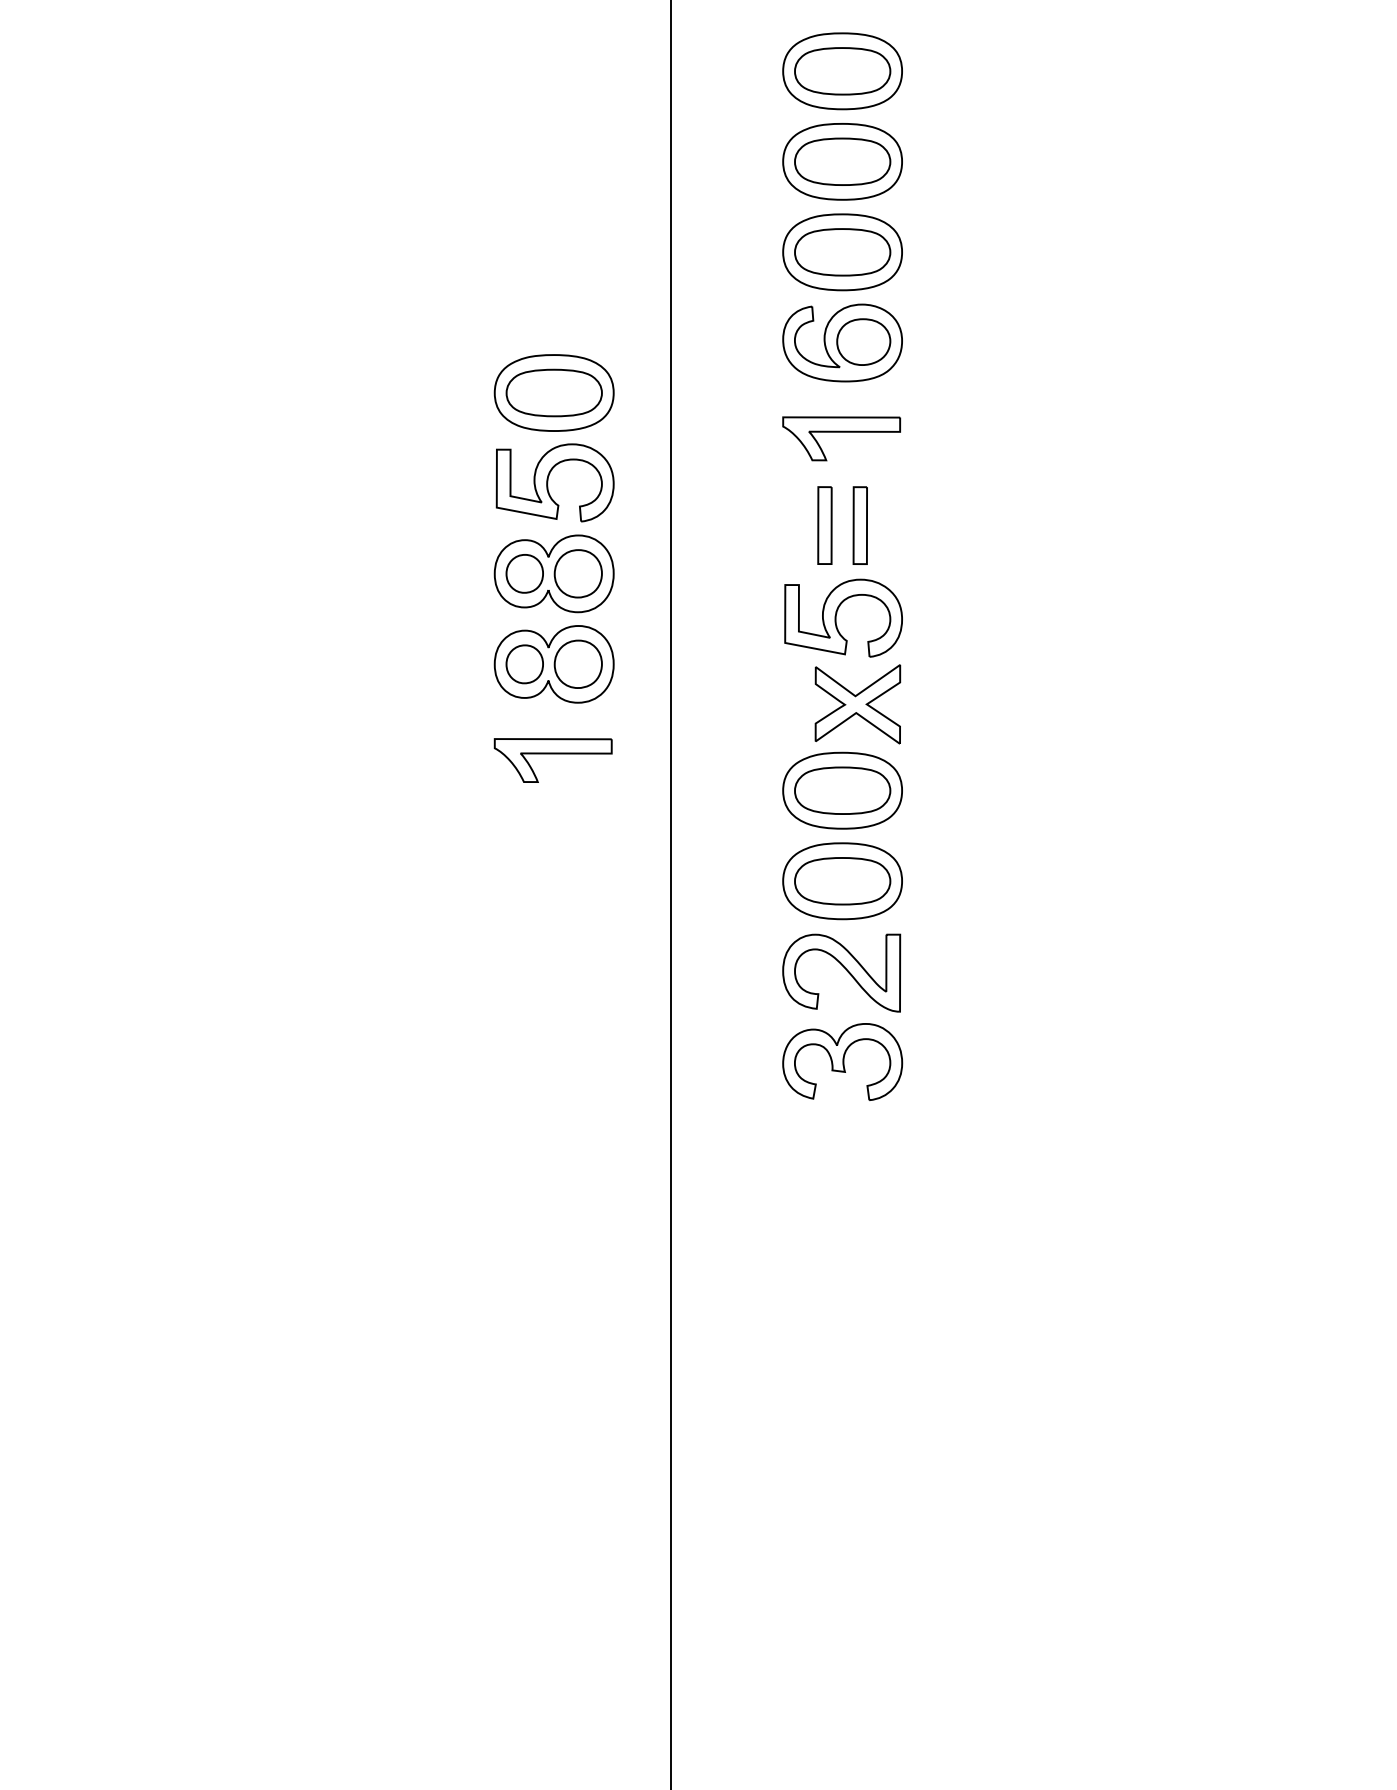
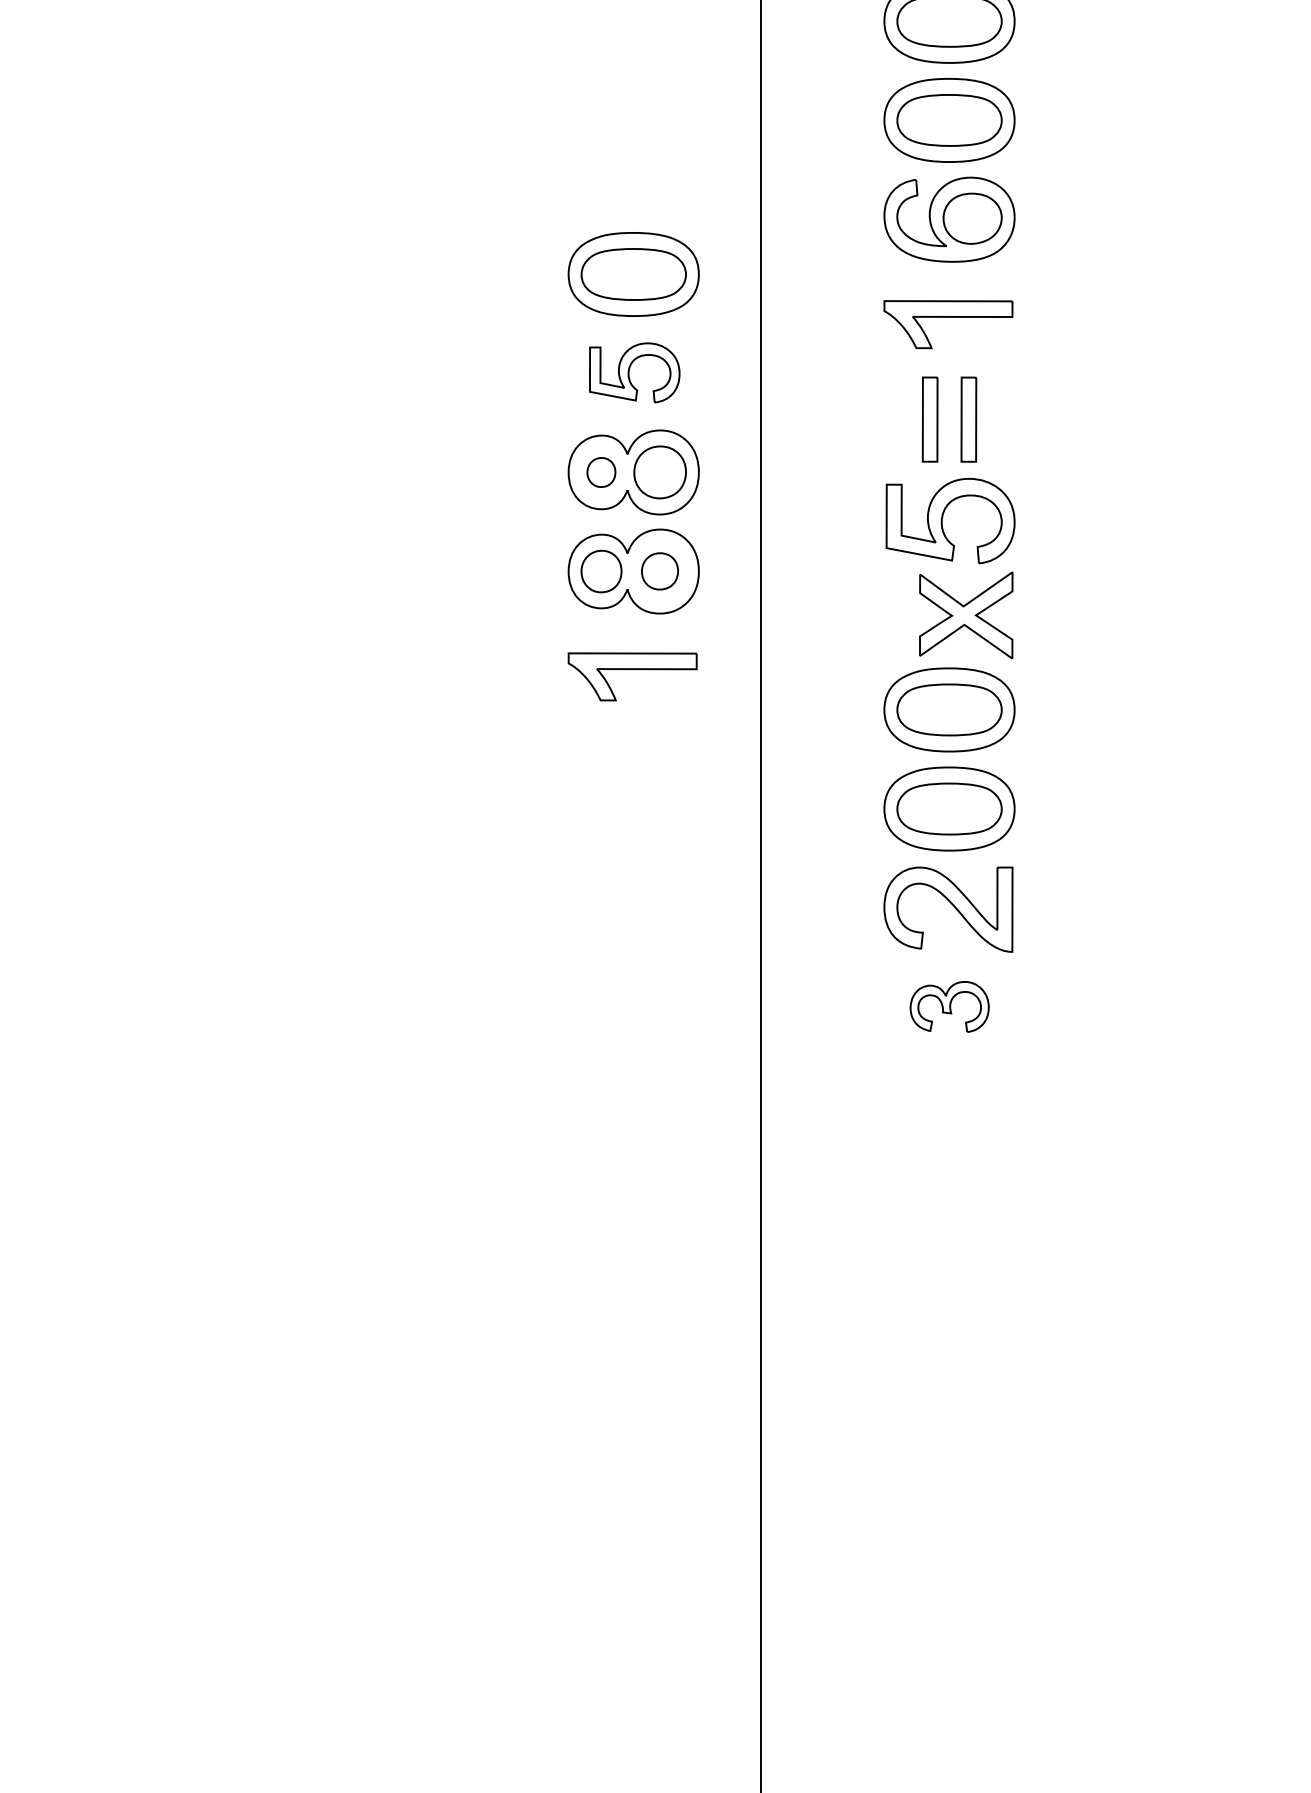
part: (554, 482) -> (634, 372), size x0.7
part: (524, 573) -> (601, 472), size x0.7
part: (577, 663) -> (659, 570), size x0.7
part: (842, 1061) -> (949, 1006), size x0.6

